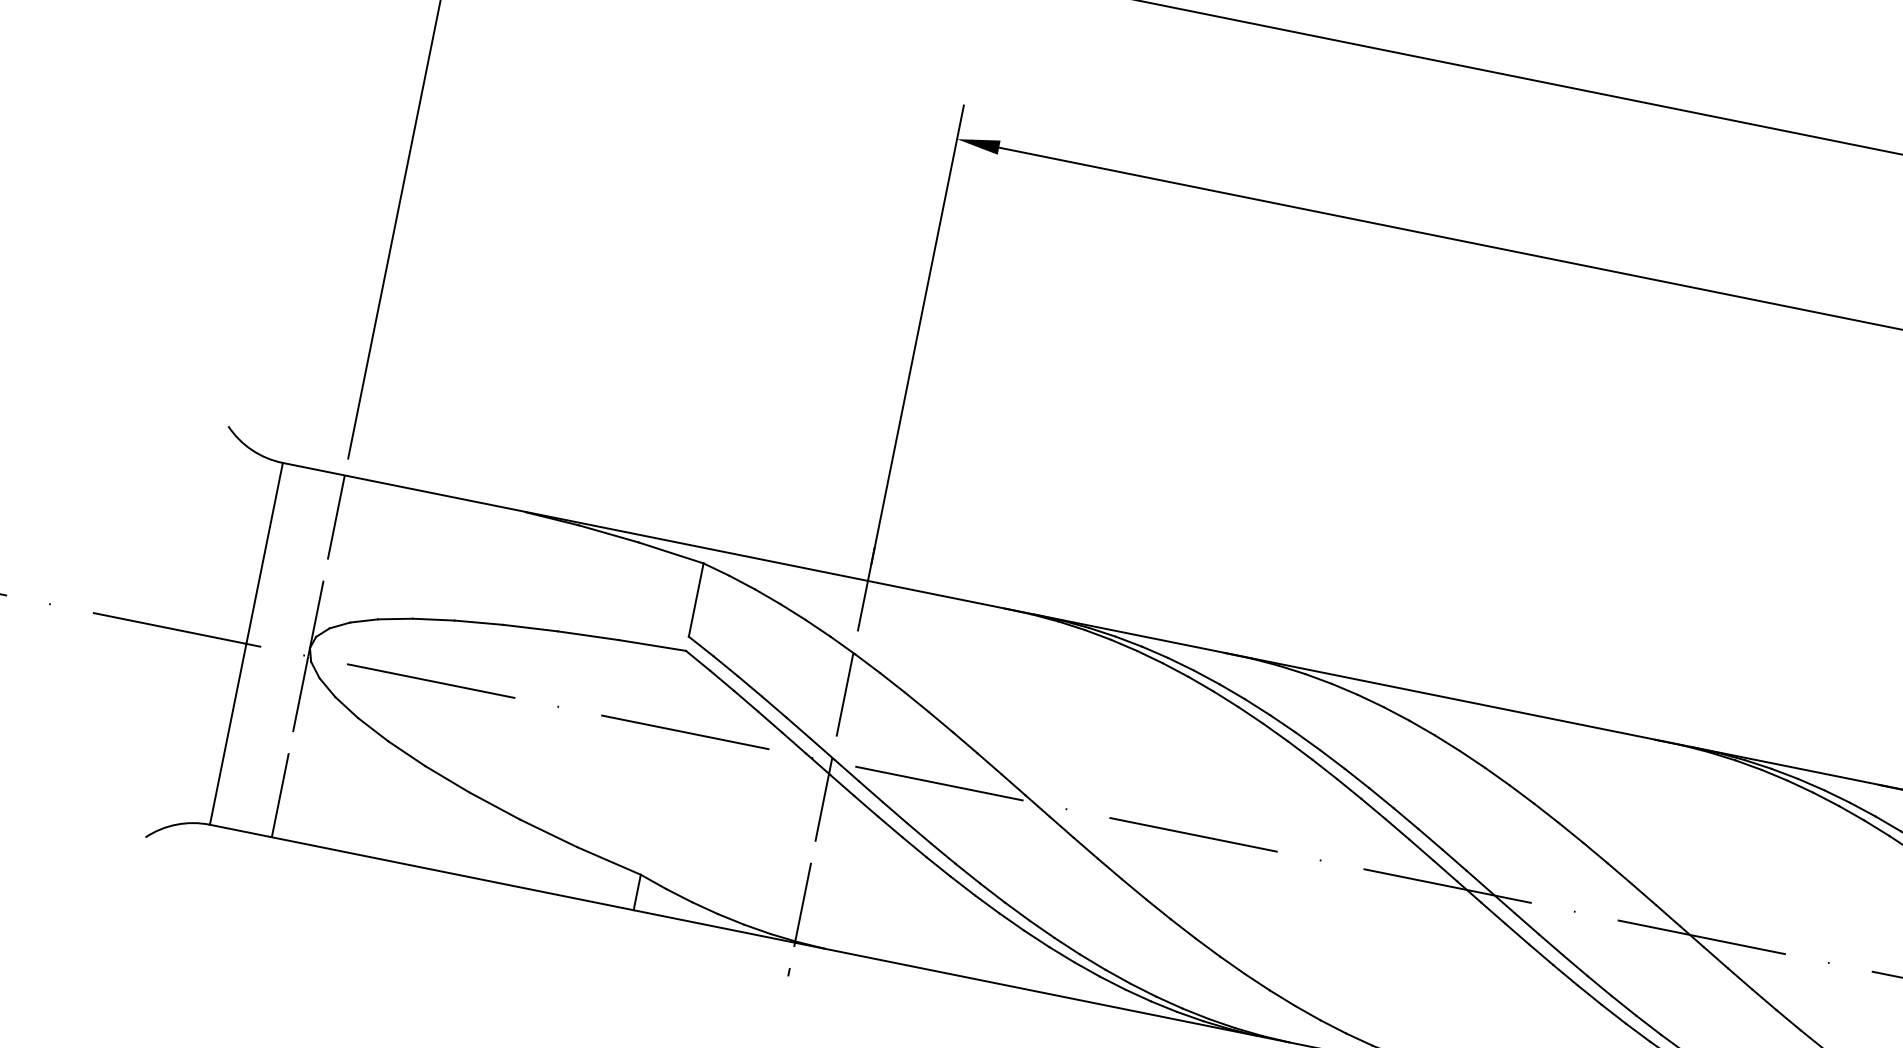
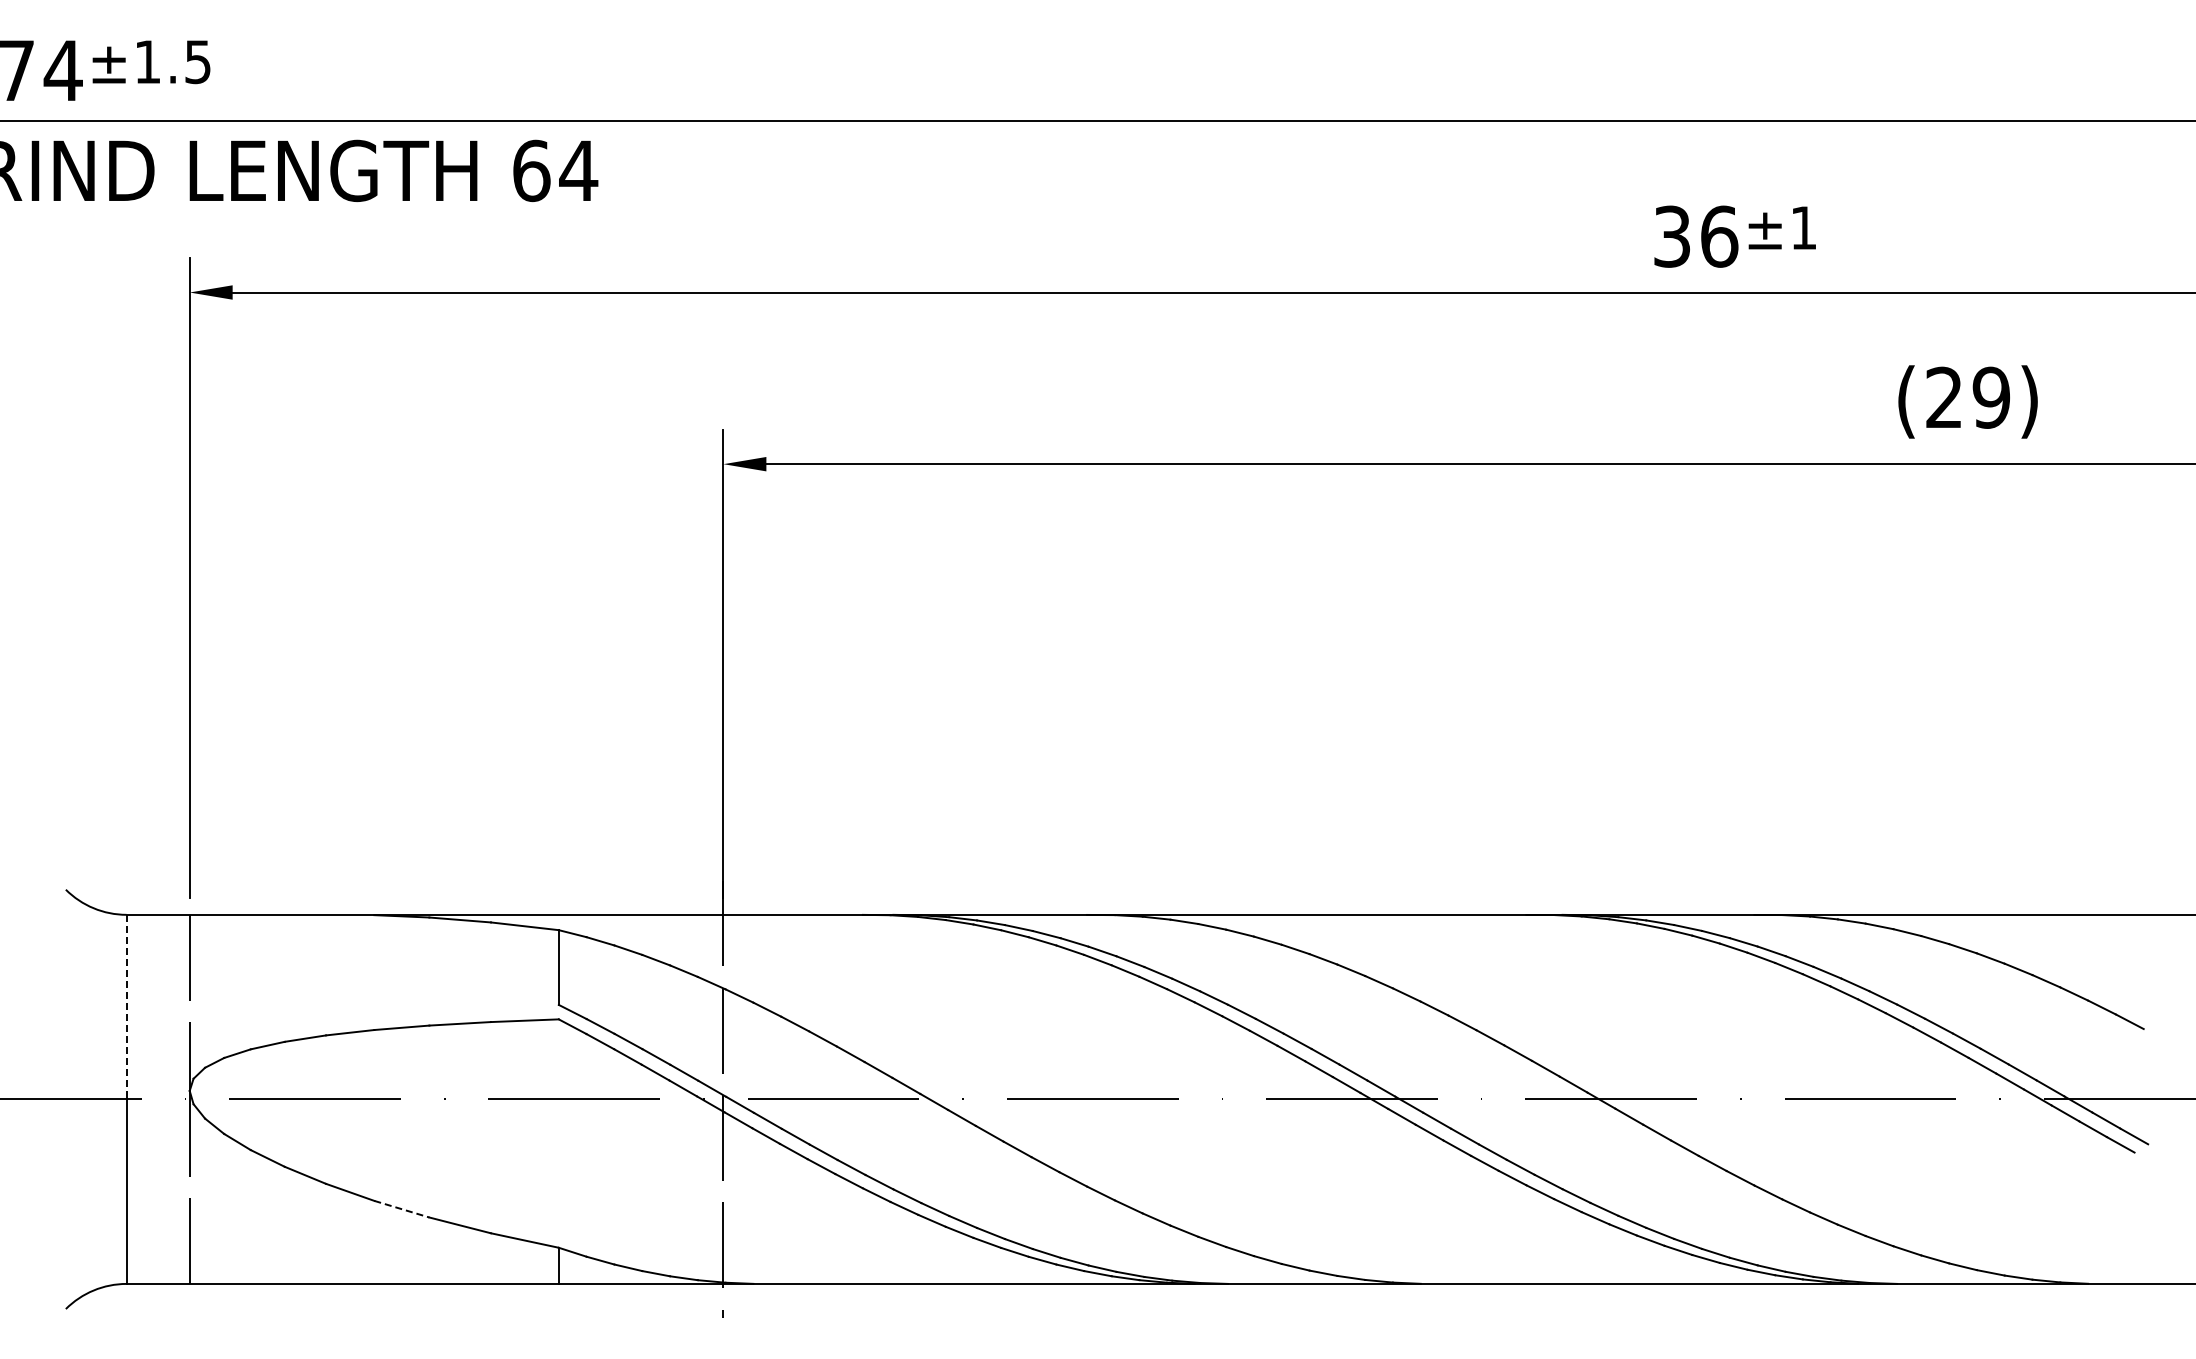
line: (264, 553) -> (126, 1007), solid -> dashed
line: (494, 806) -> (401, 1209), solid -> dashed

